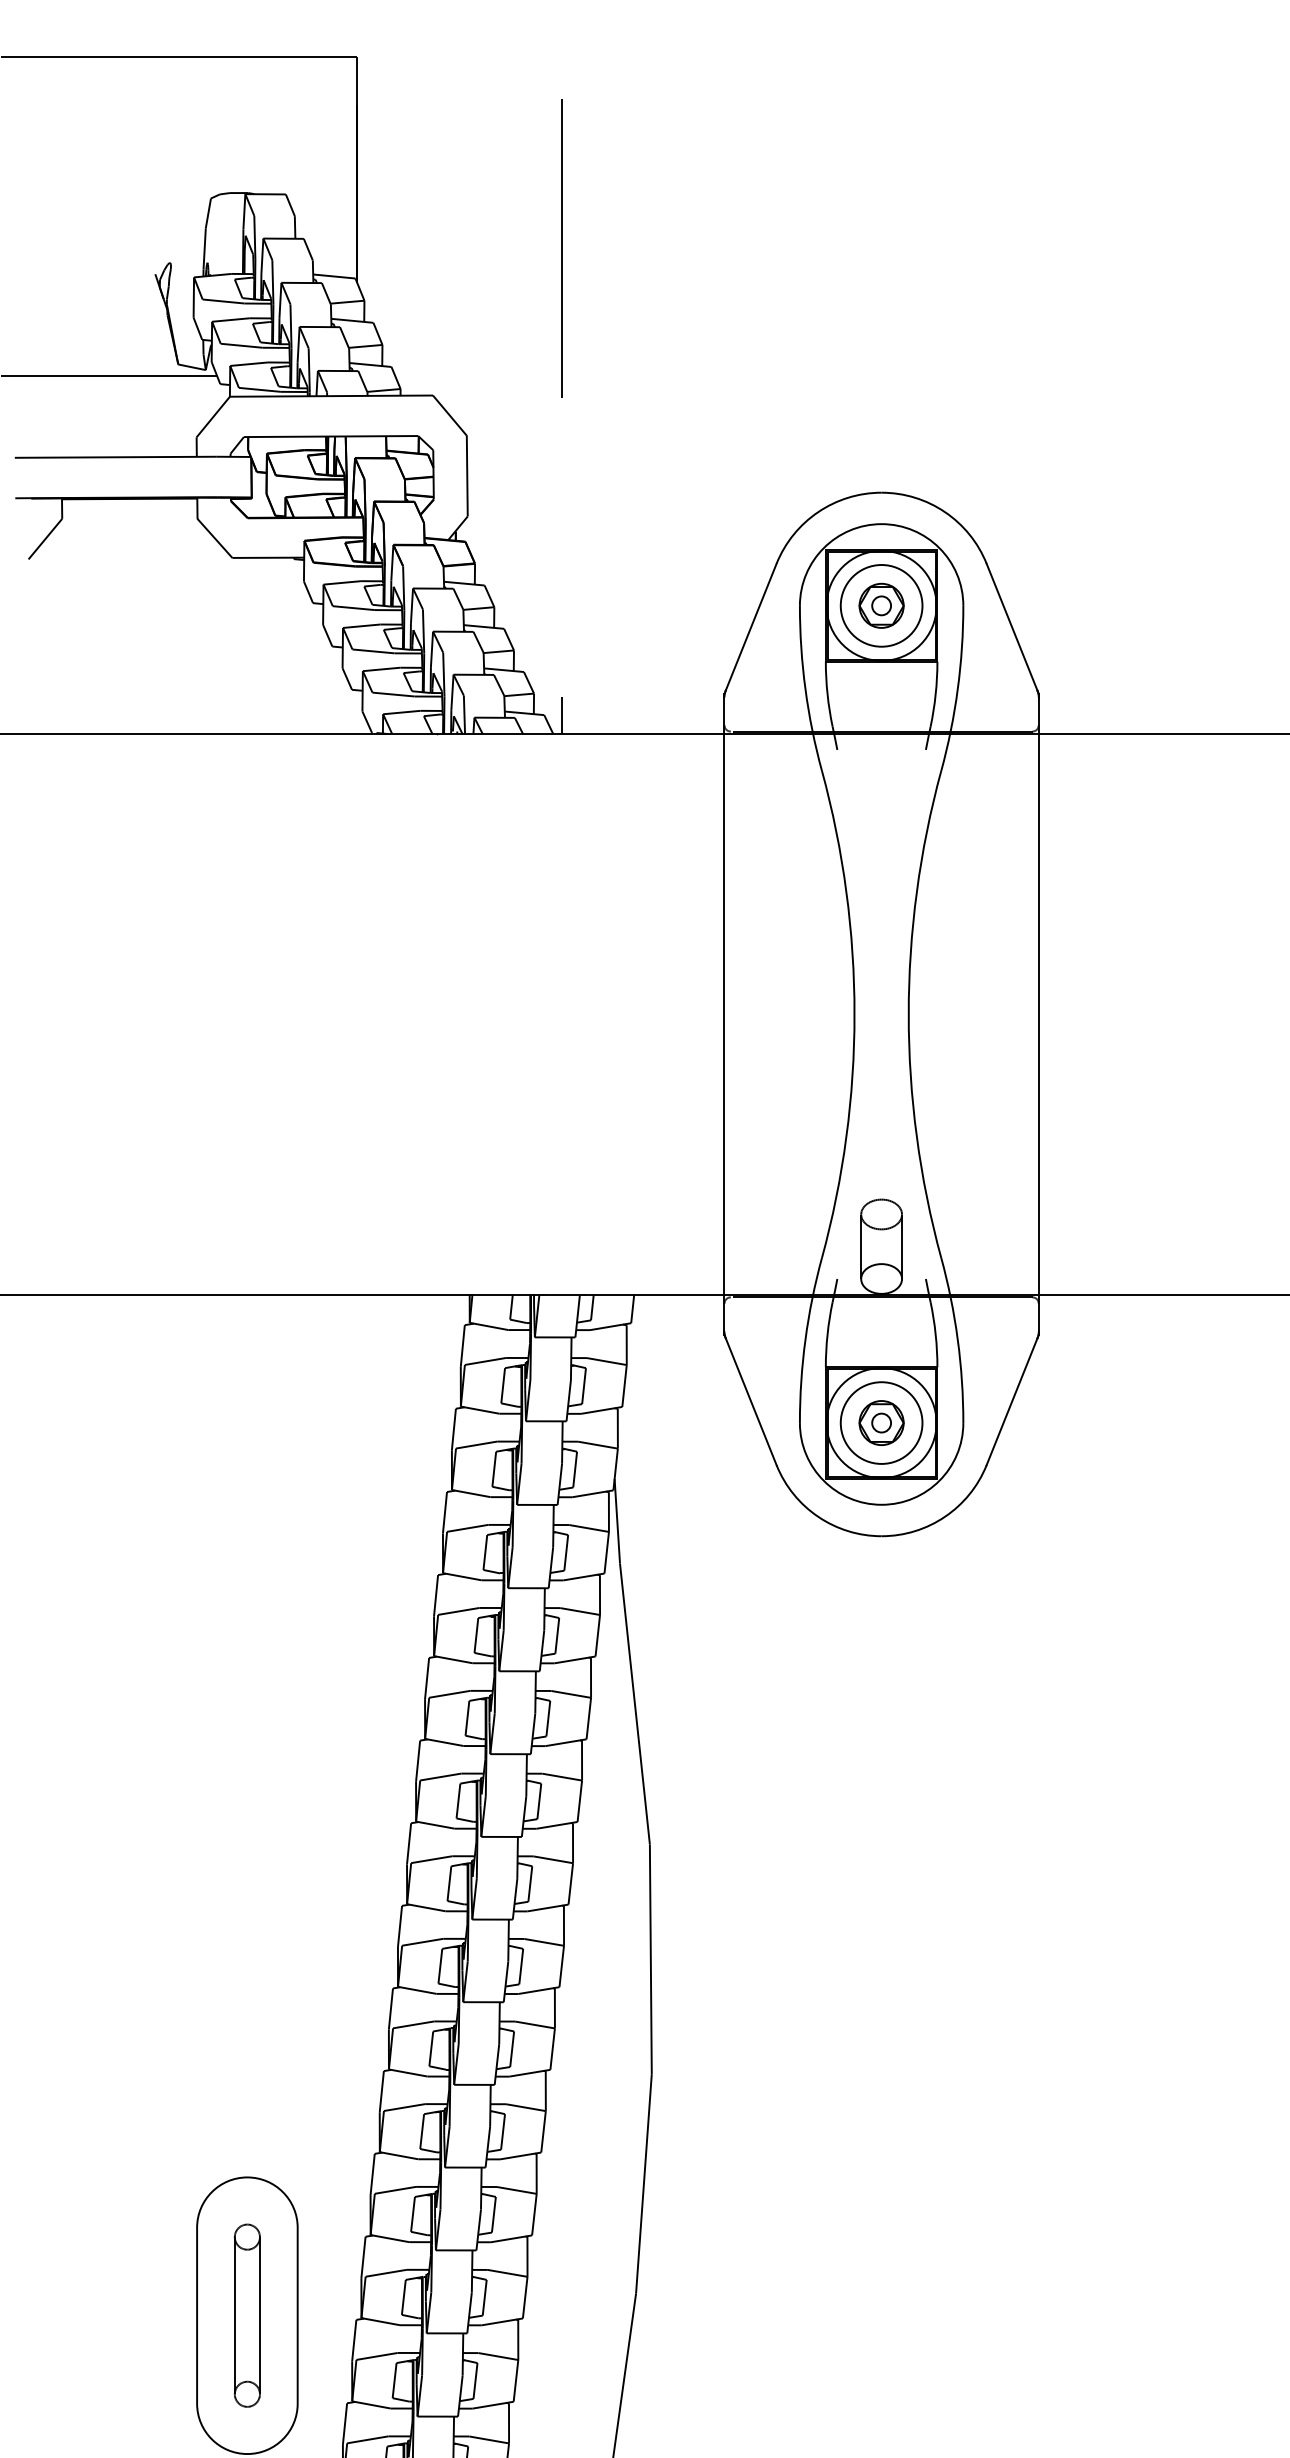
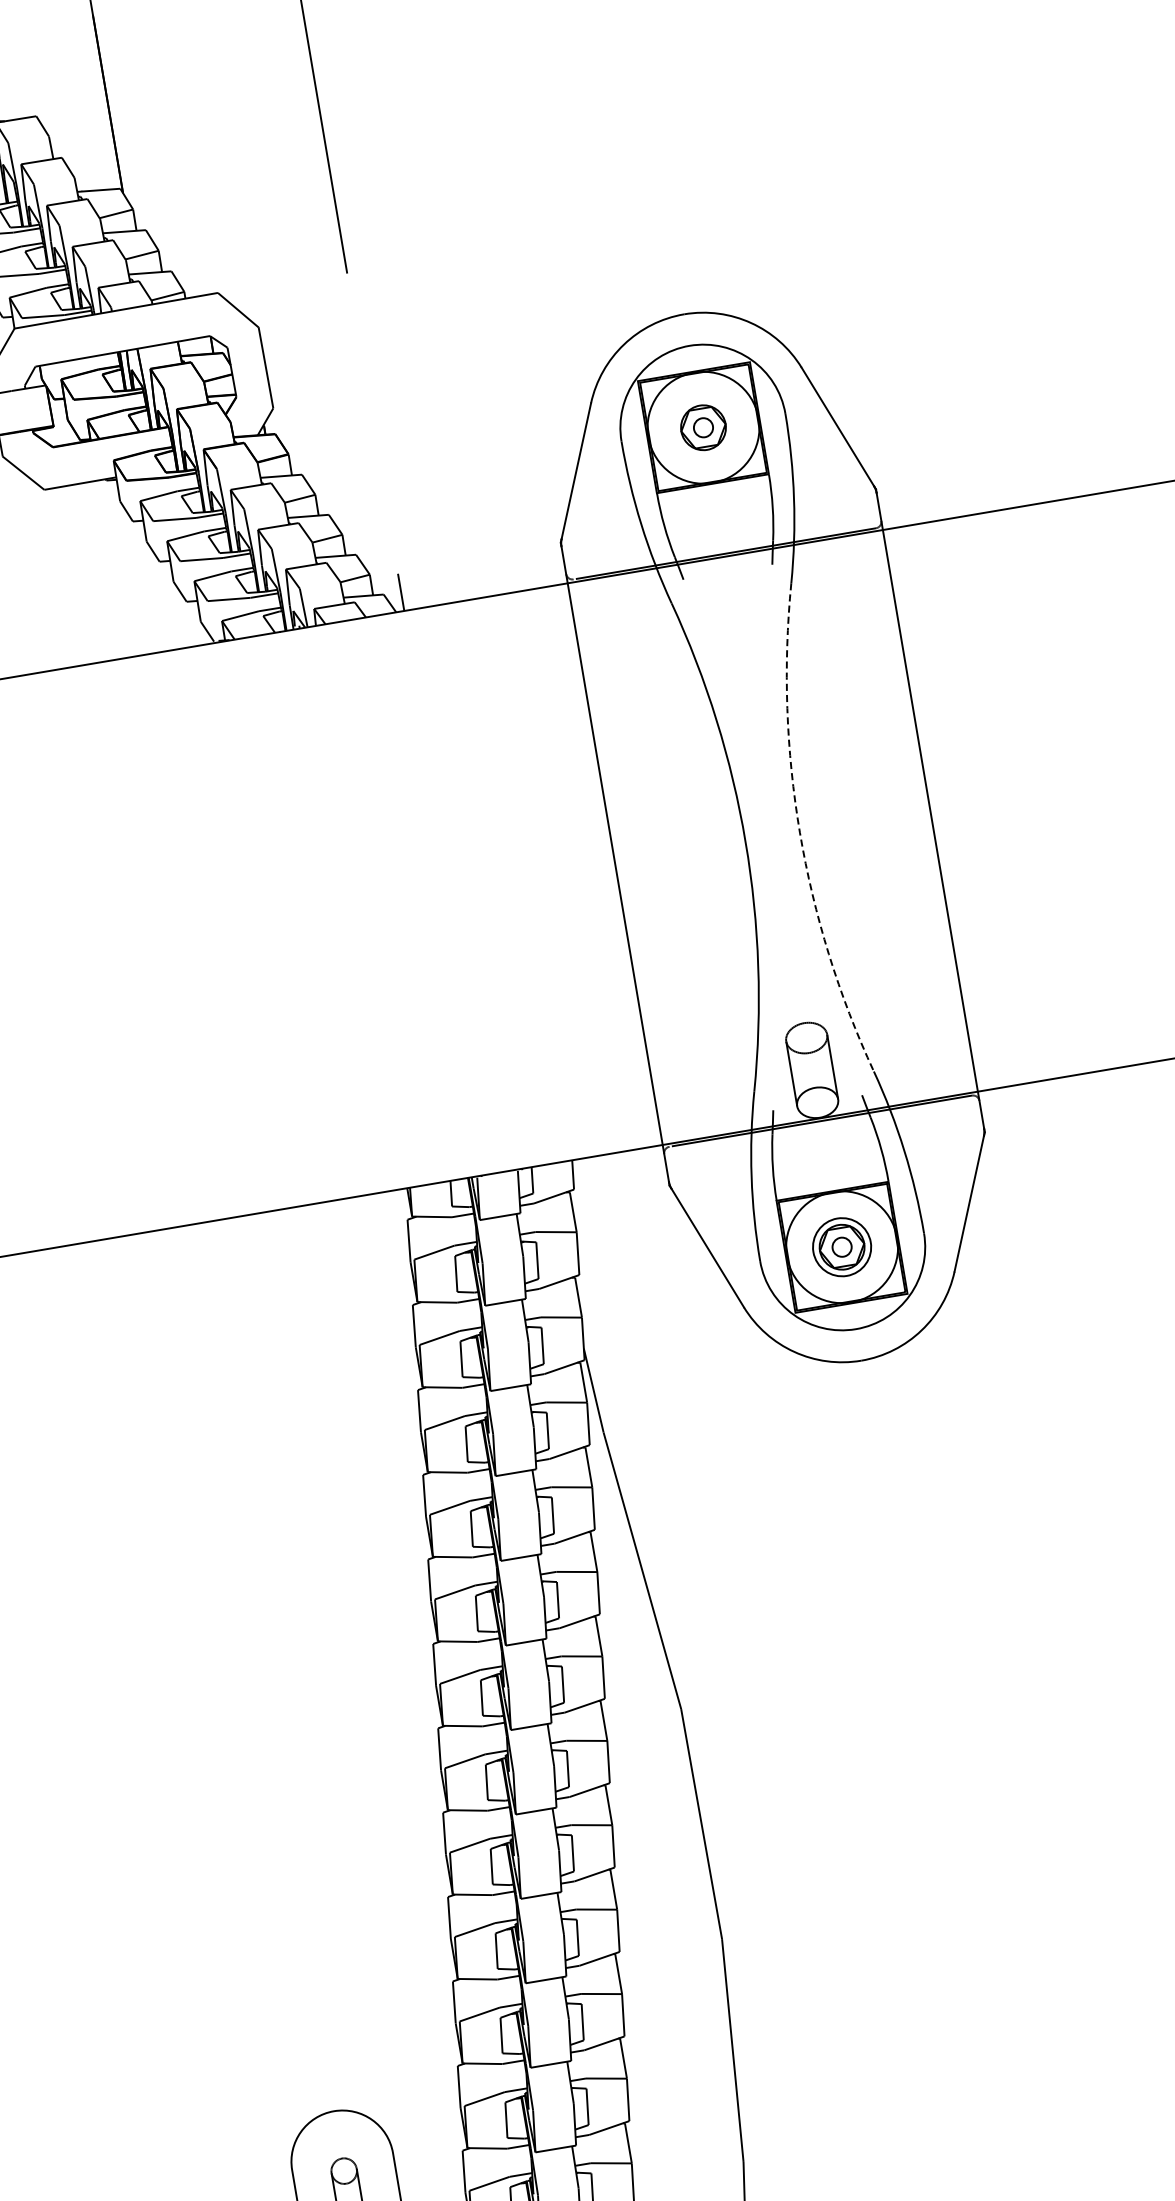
circle: (881, 605) -> (703, 427), removed
arc: (908, 1014) -> (799, 832), solid -> dashed
circle: (881, 1422) -> (841, 1246), size x0.7

